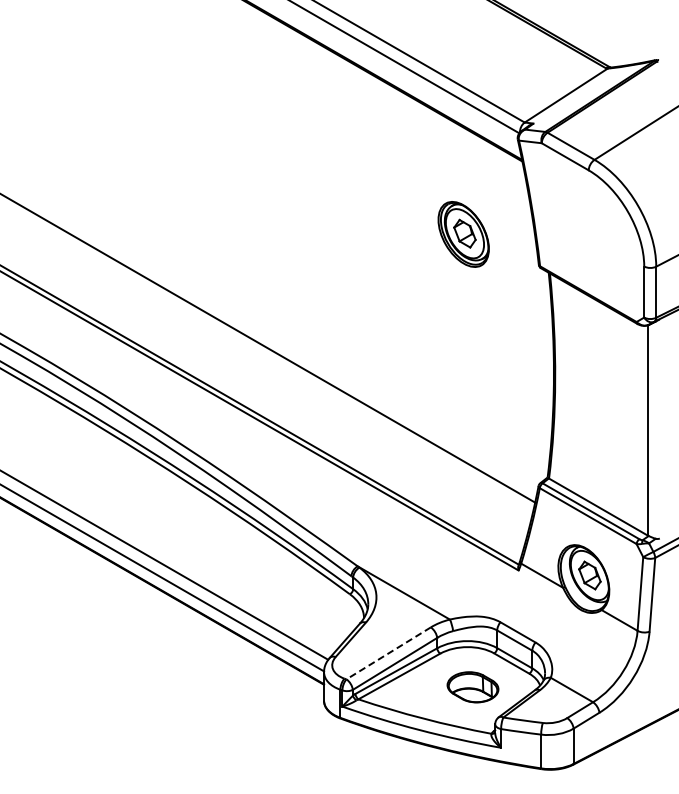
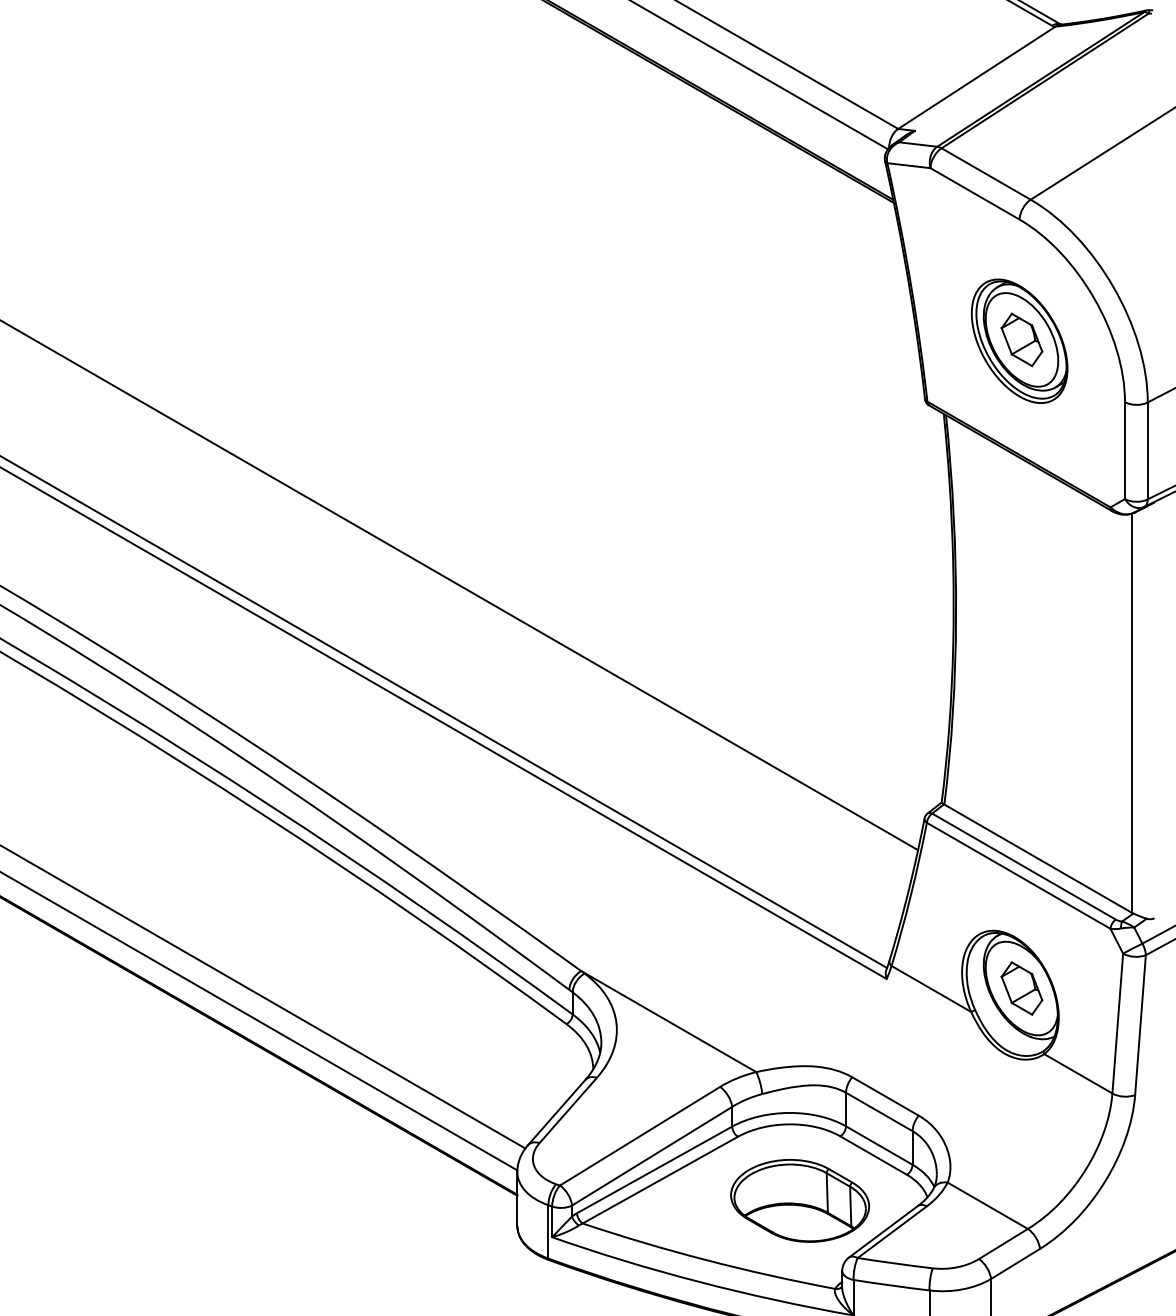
part: (463, 234) -> (1019, 341), moved
line: (388, 653) -> (639, 1136), dashed -> solid
part: (472, 686) -> (799, 1199), size x1.43

